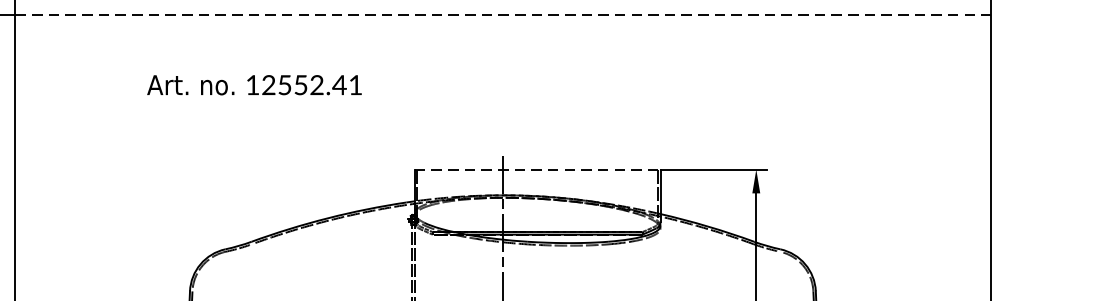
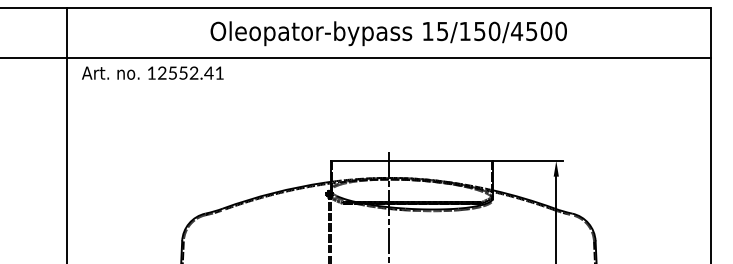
line: (503, 14) -> (389, 58), dashed -> solid
text: (254, 84) -> (152, 72), moved
line: (538, 168) -> (412, 160), dashed -> solid

